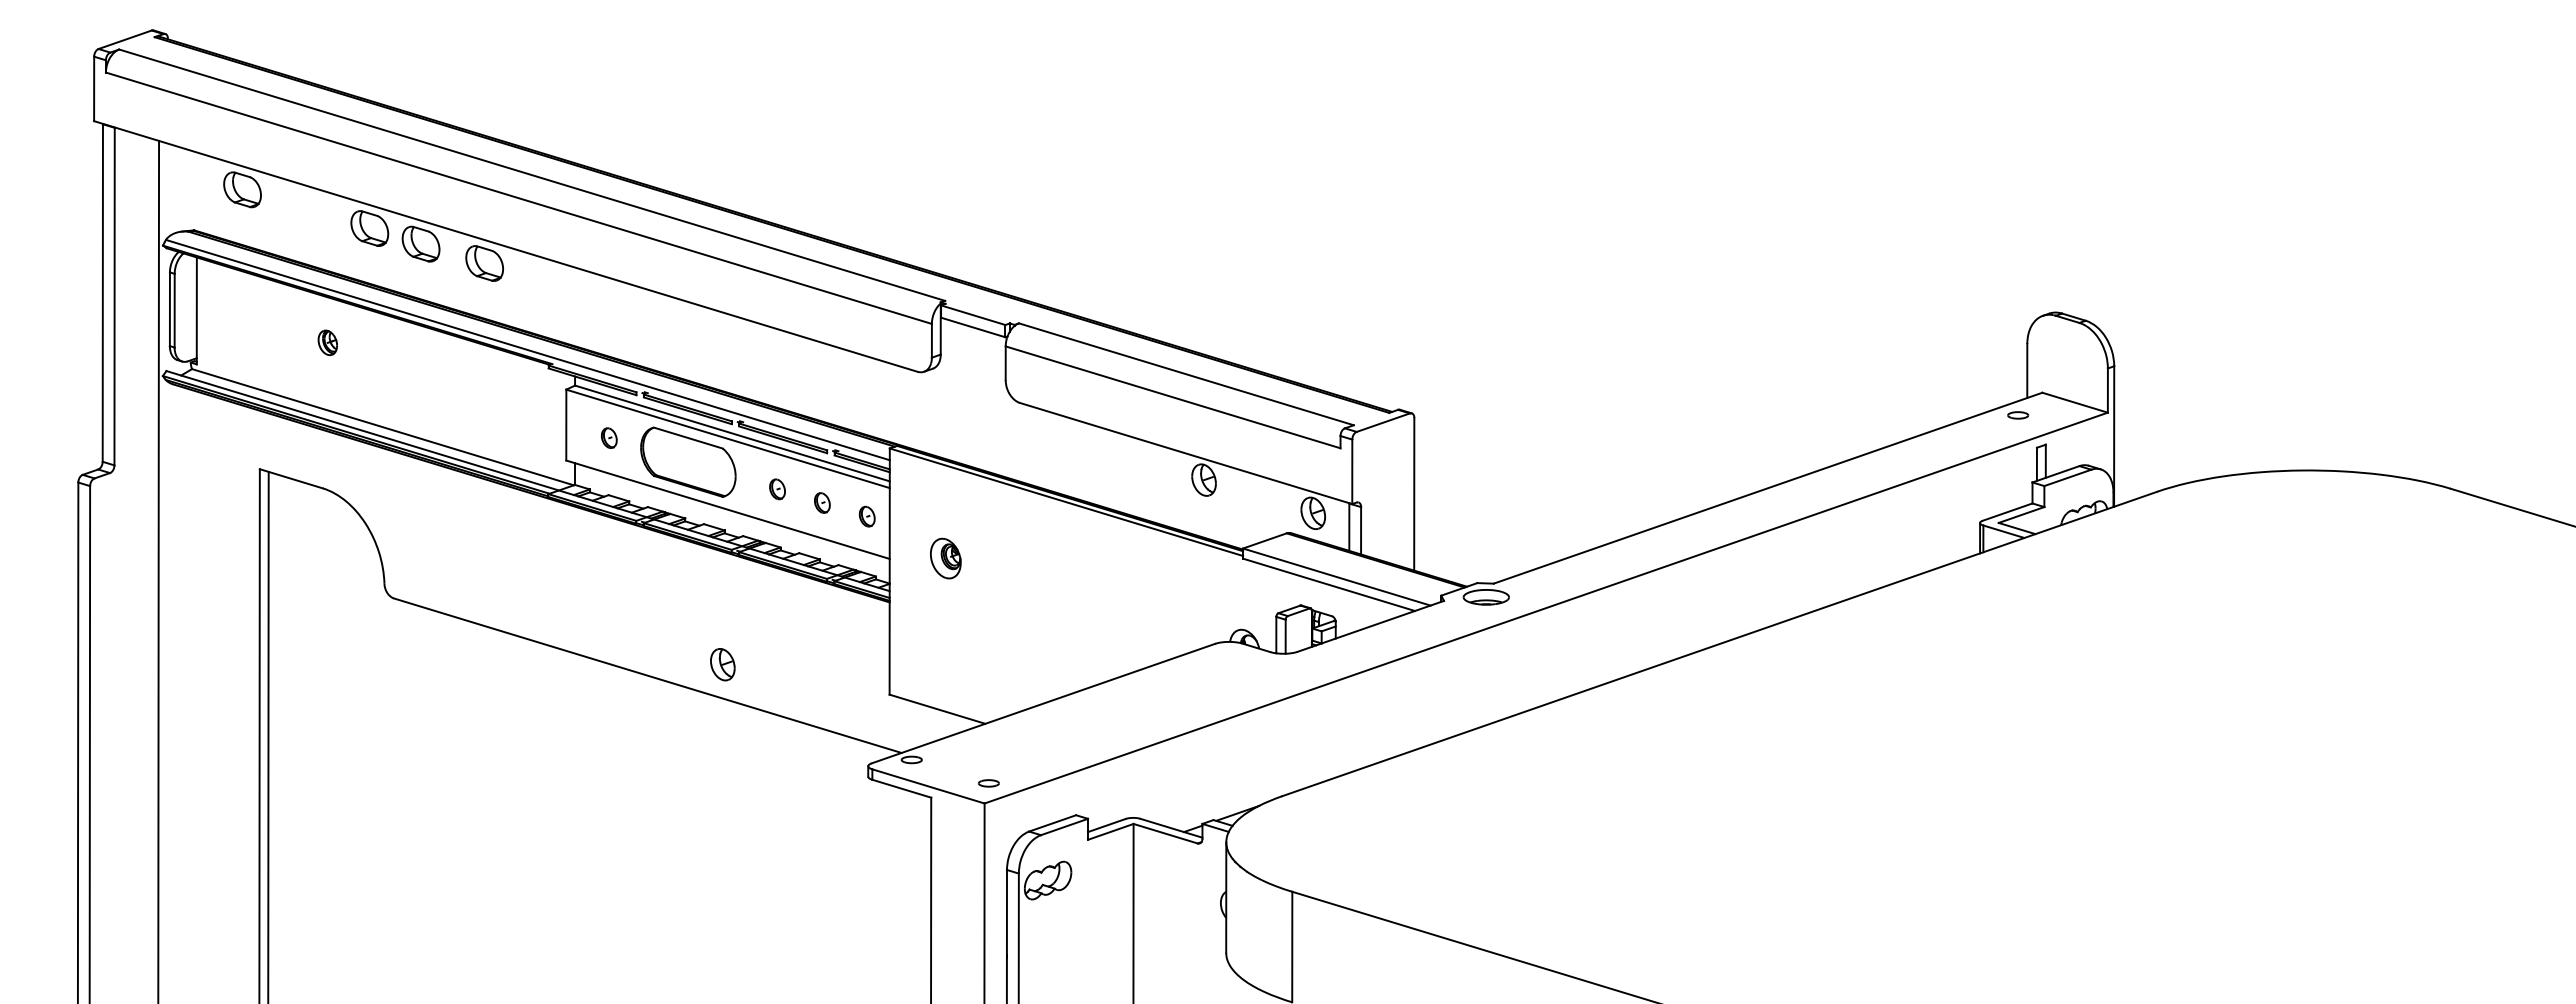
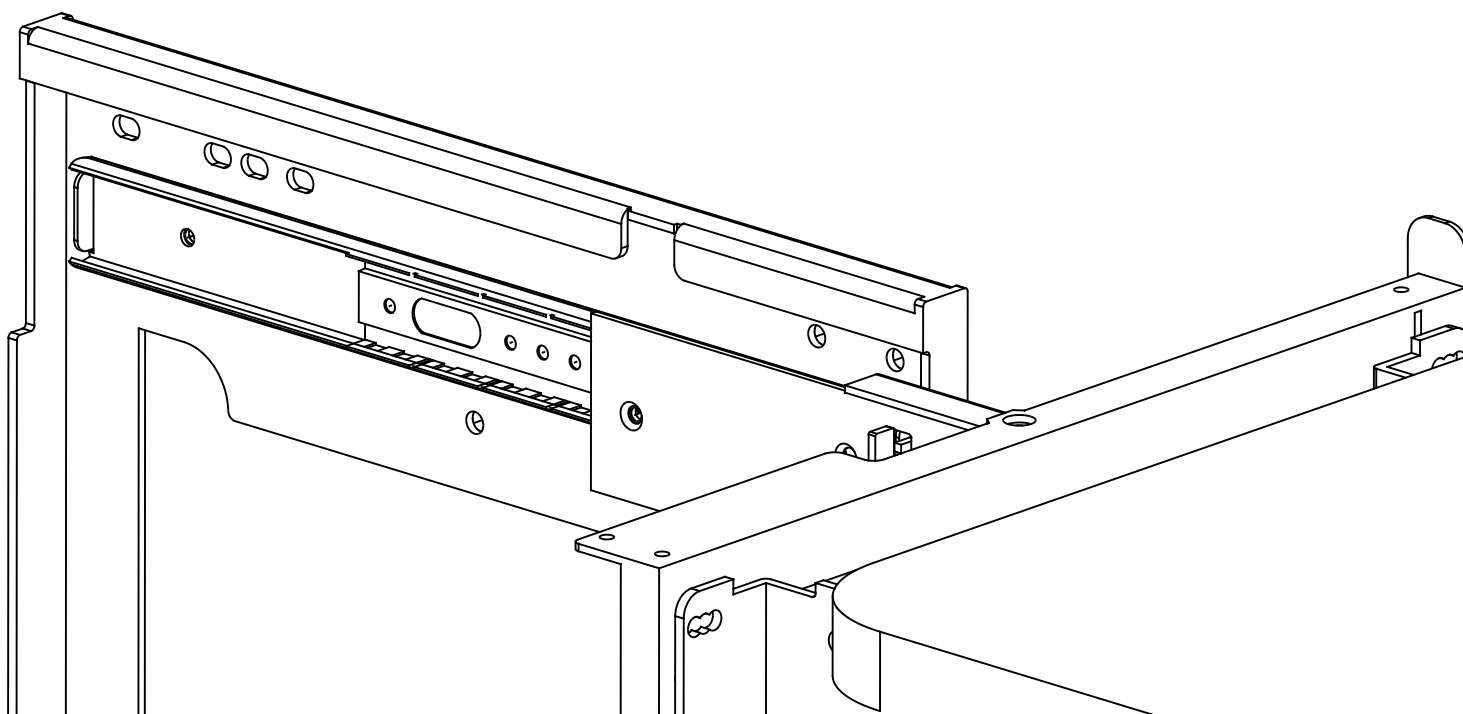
part: (945, 558) -> (631, 416), moved
part: (722, 664) -> (474, 422), moved

